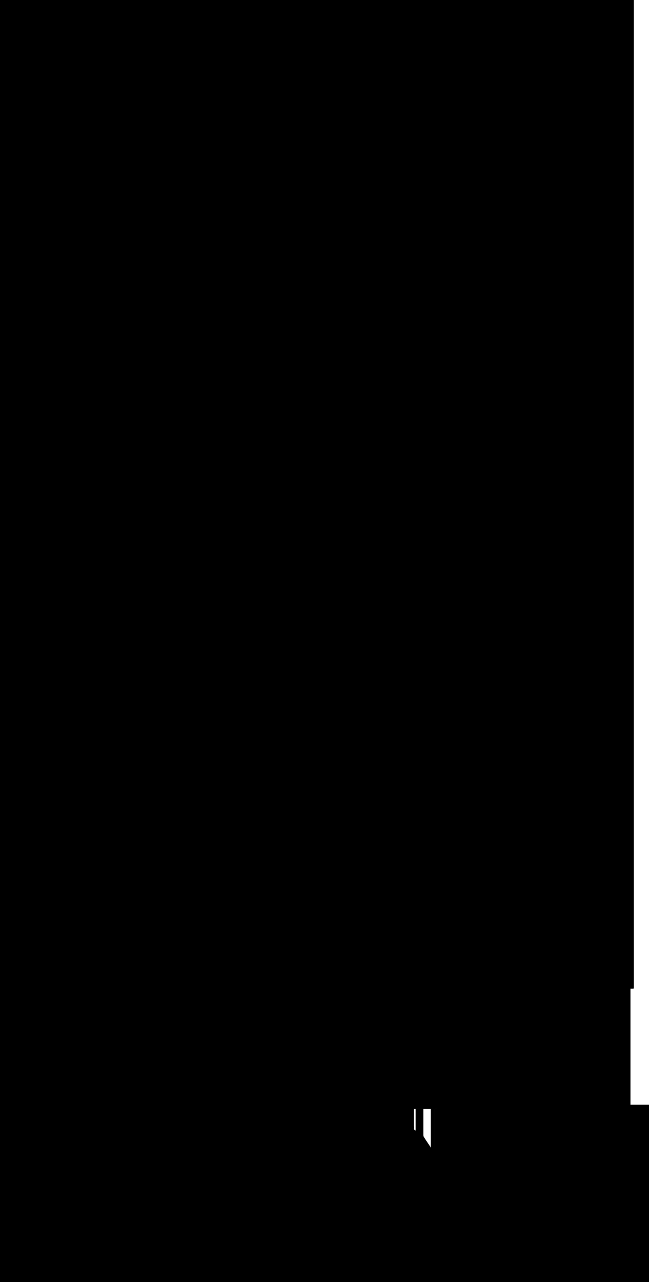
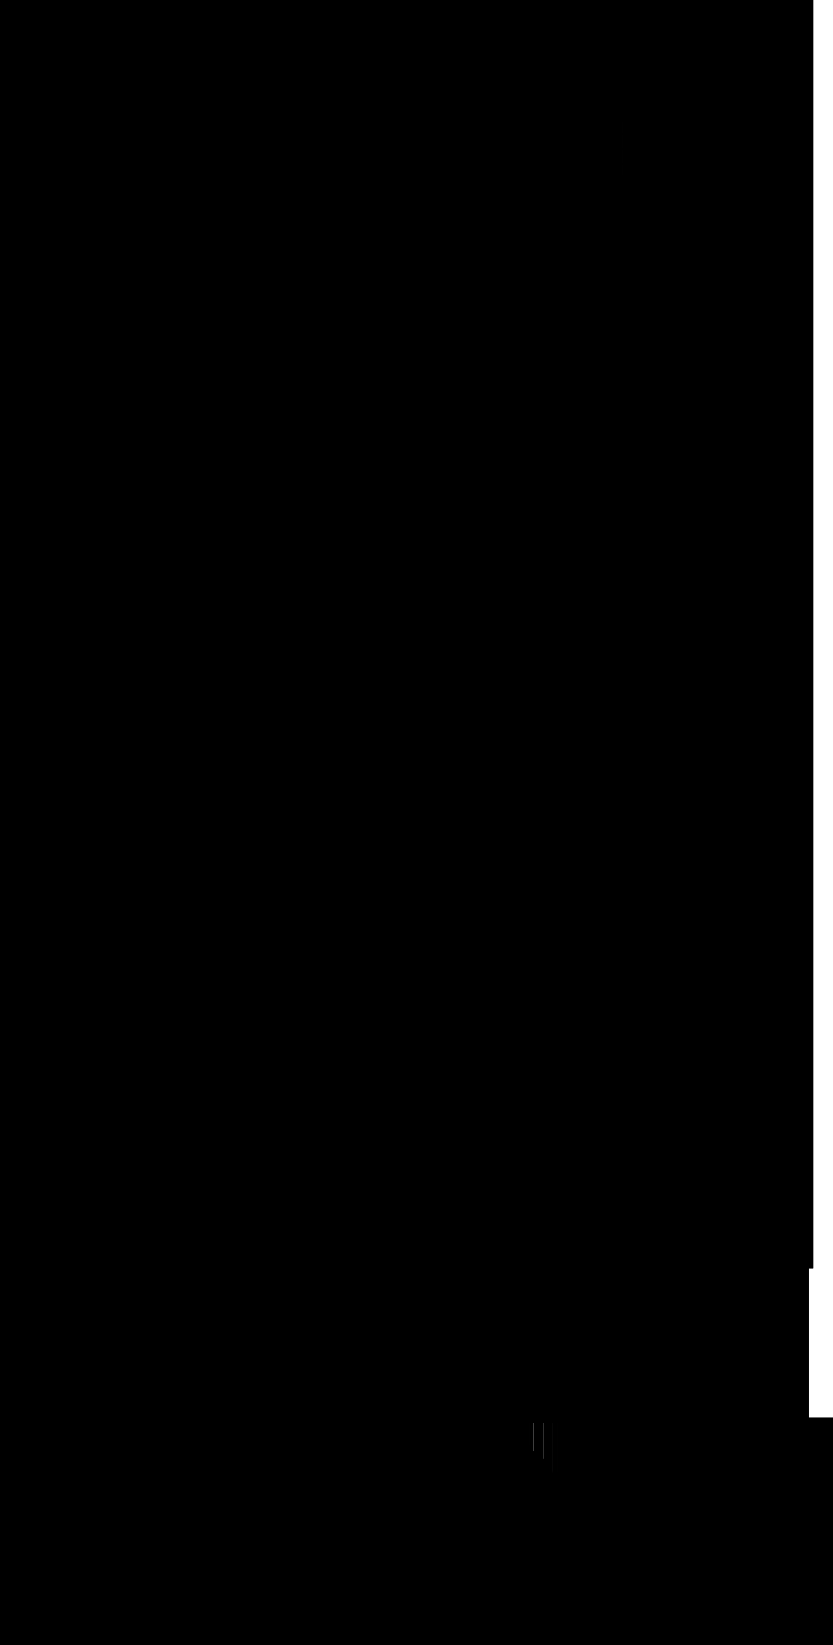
fill: (414, 1120) -> (531, 1437), added
fill: (426, 1128) -> (547, 1448), added

